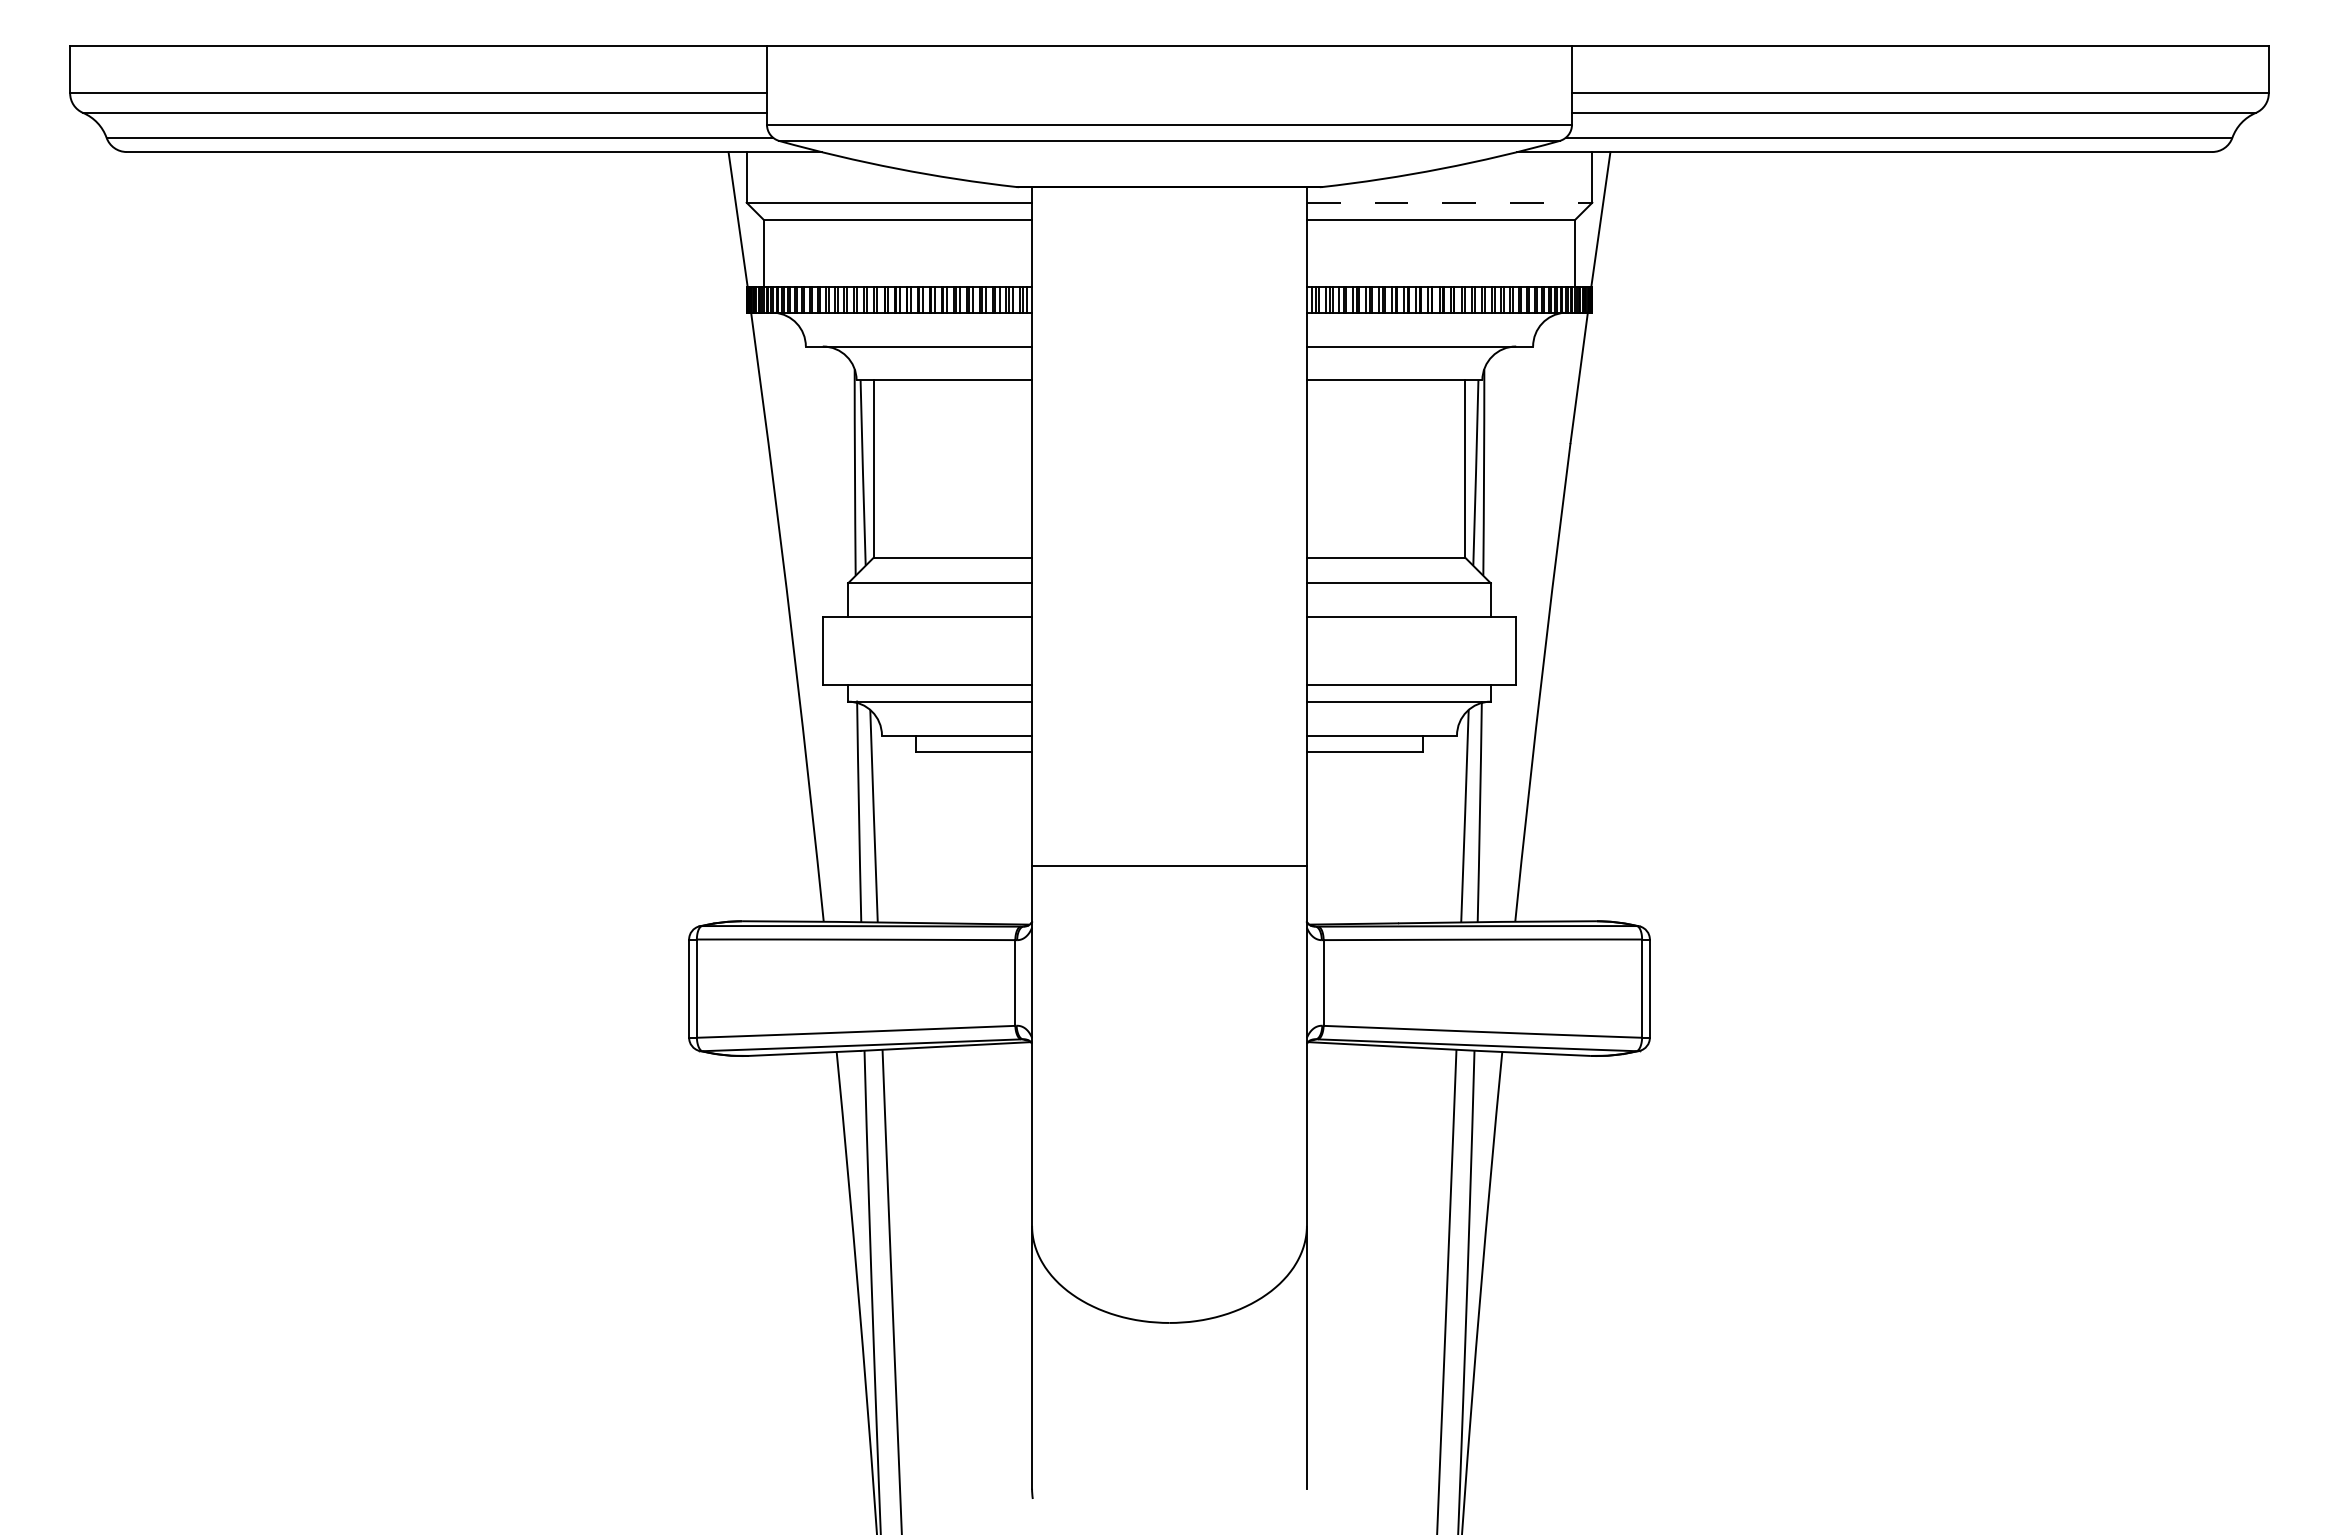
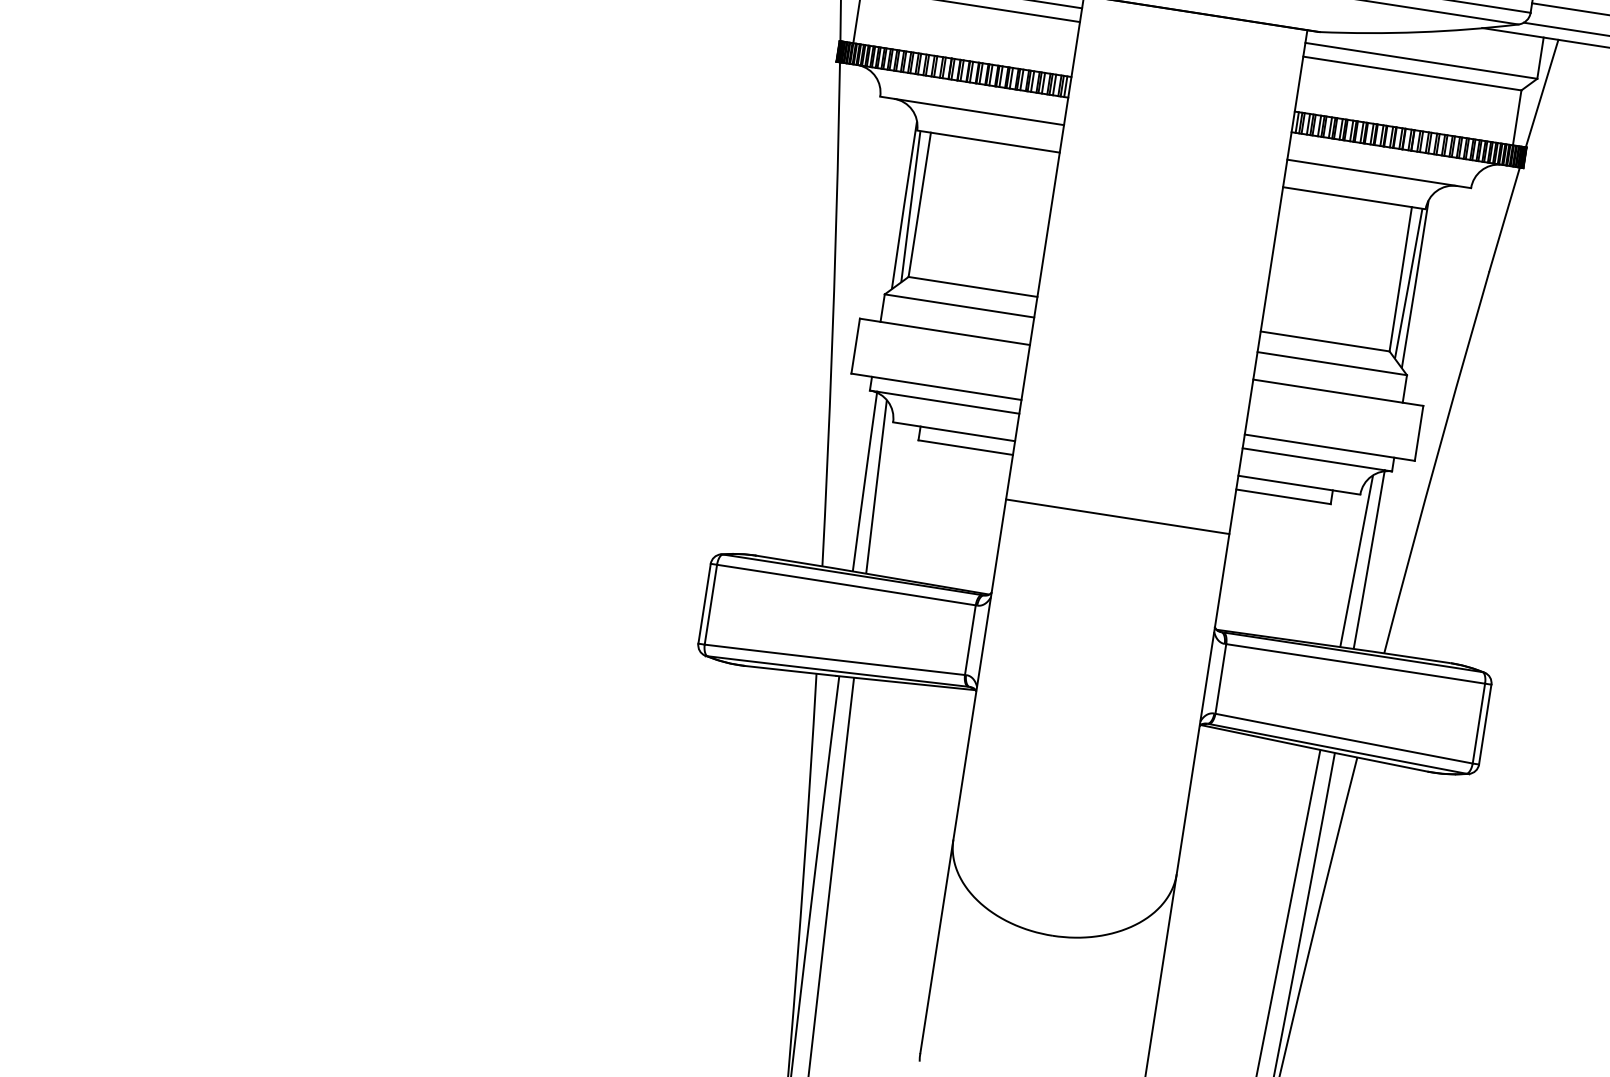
line: (1449, 202) -> (1421, 60), dashed -> solid
line: (1169, 866) -> (1117, 516), moved

